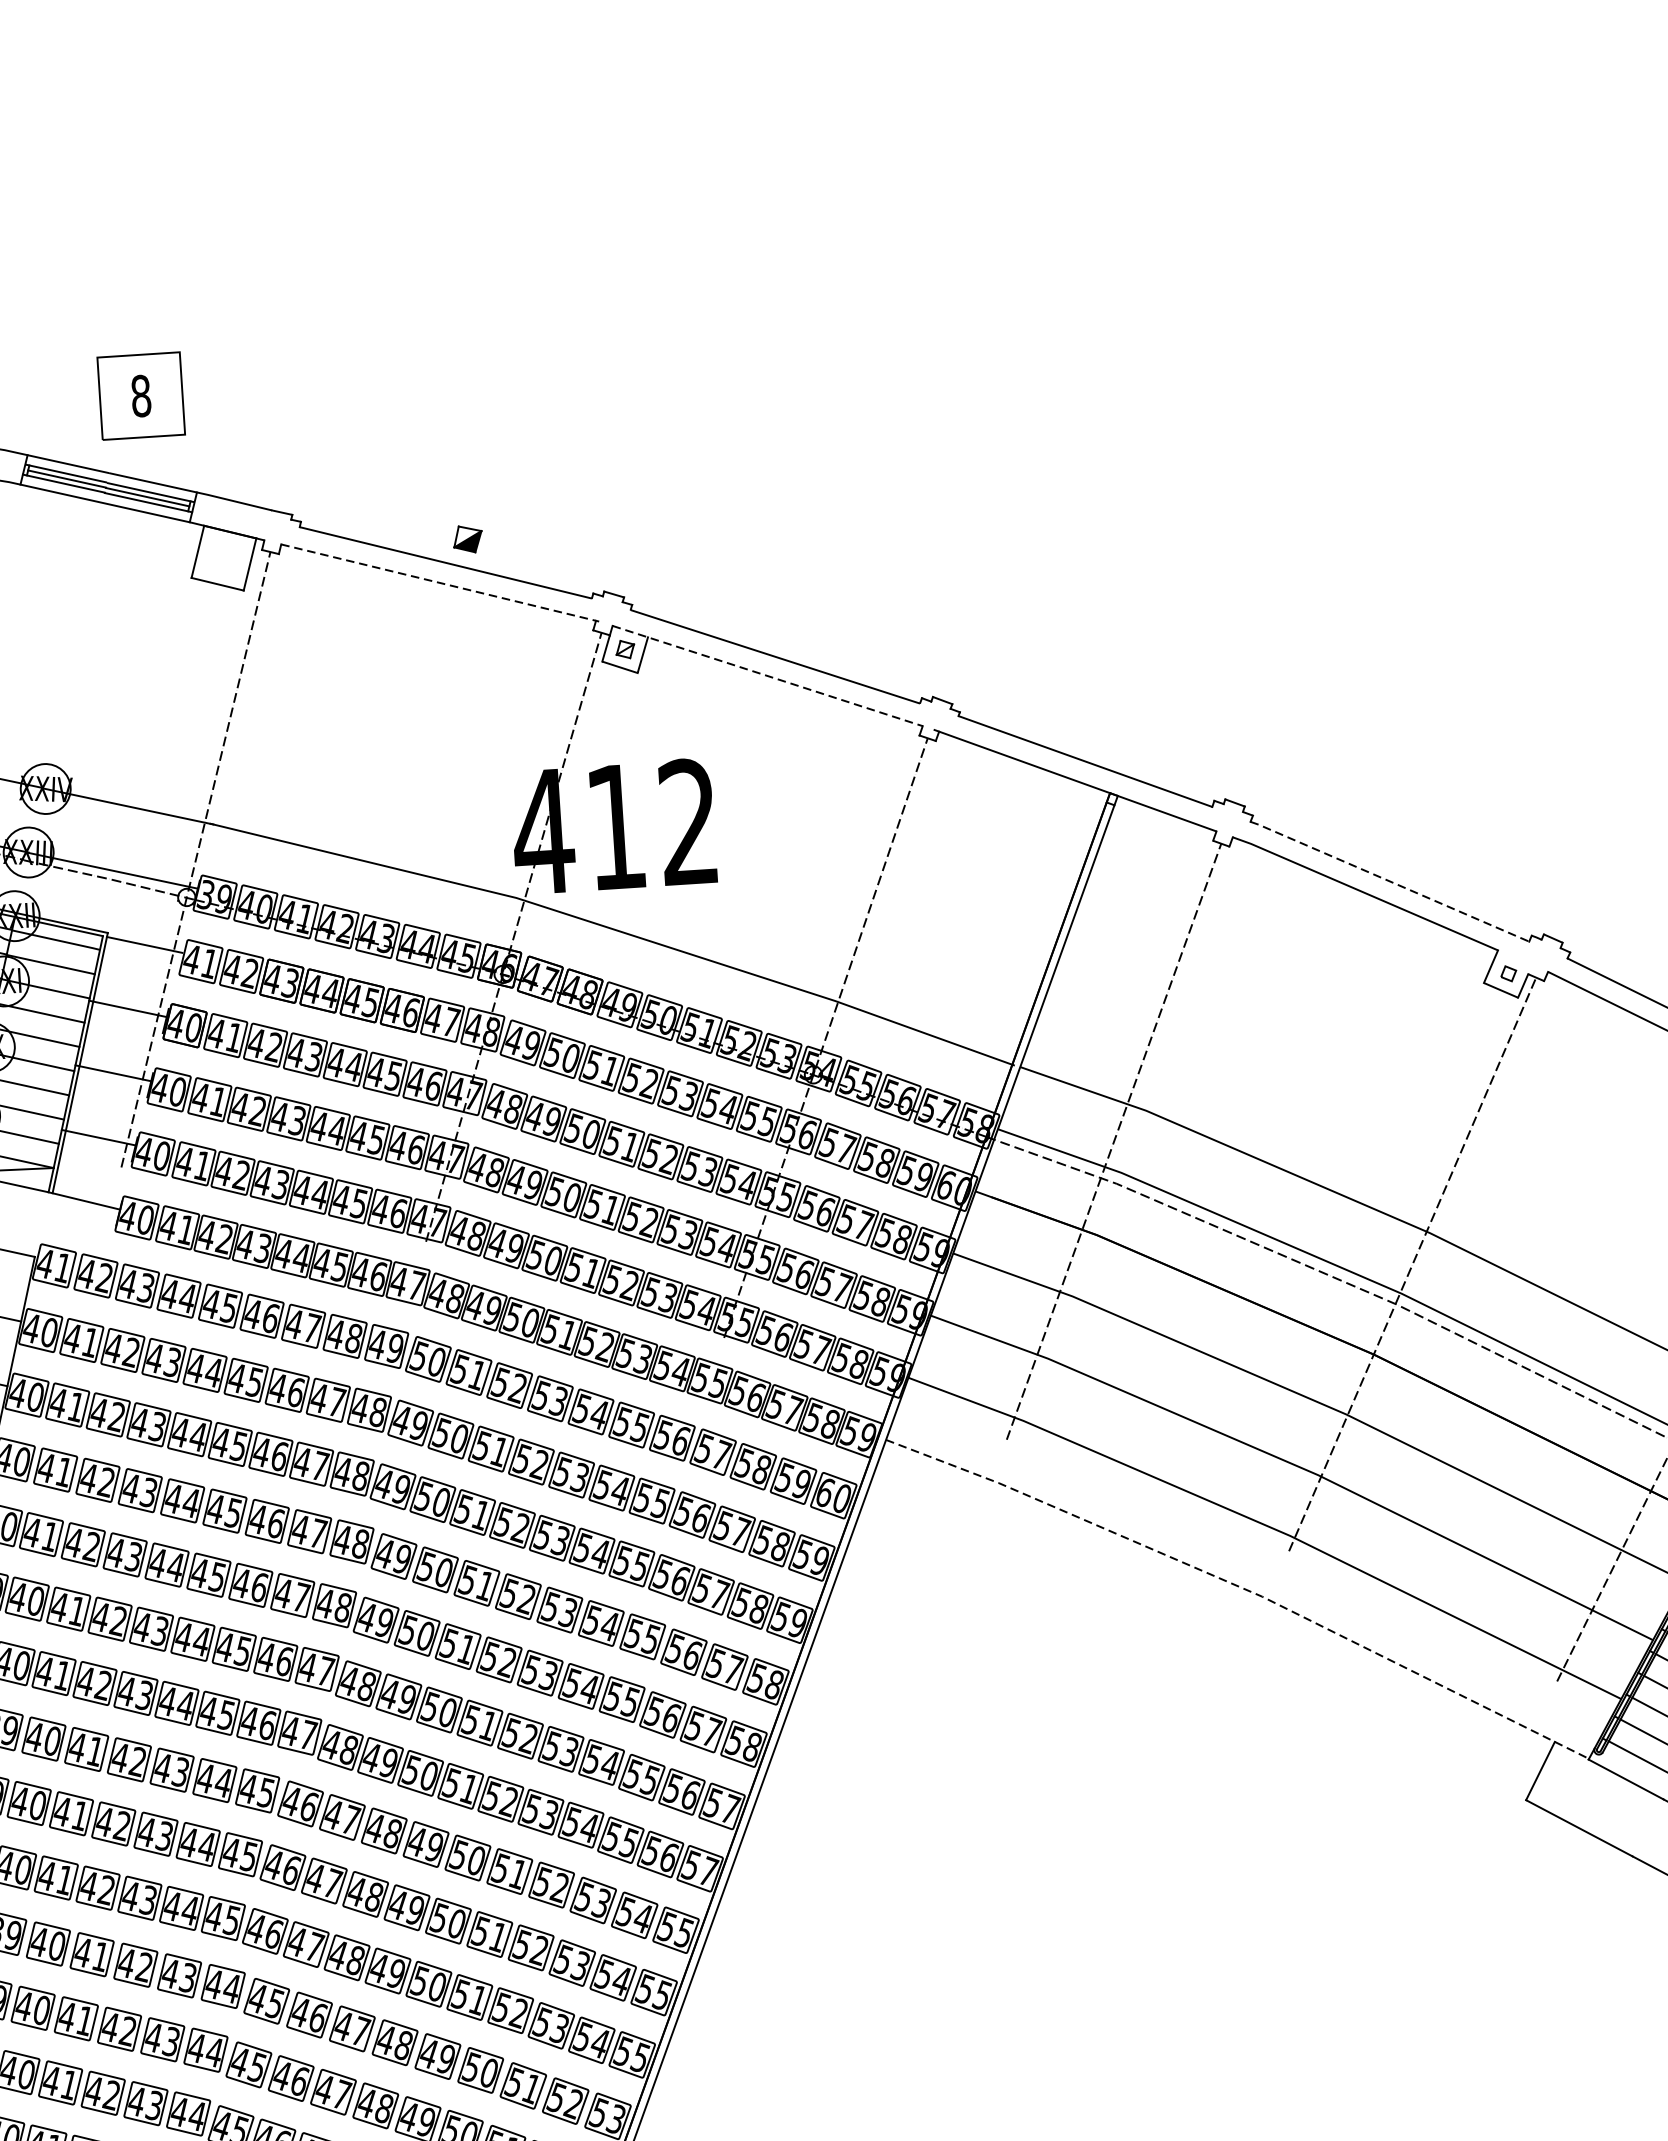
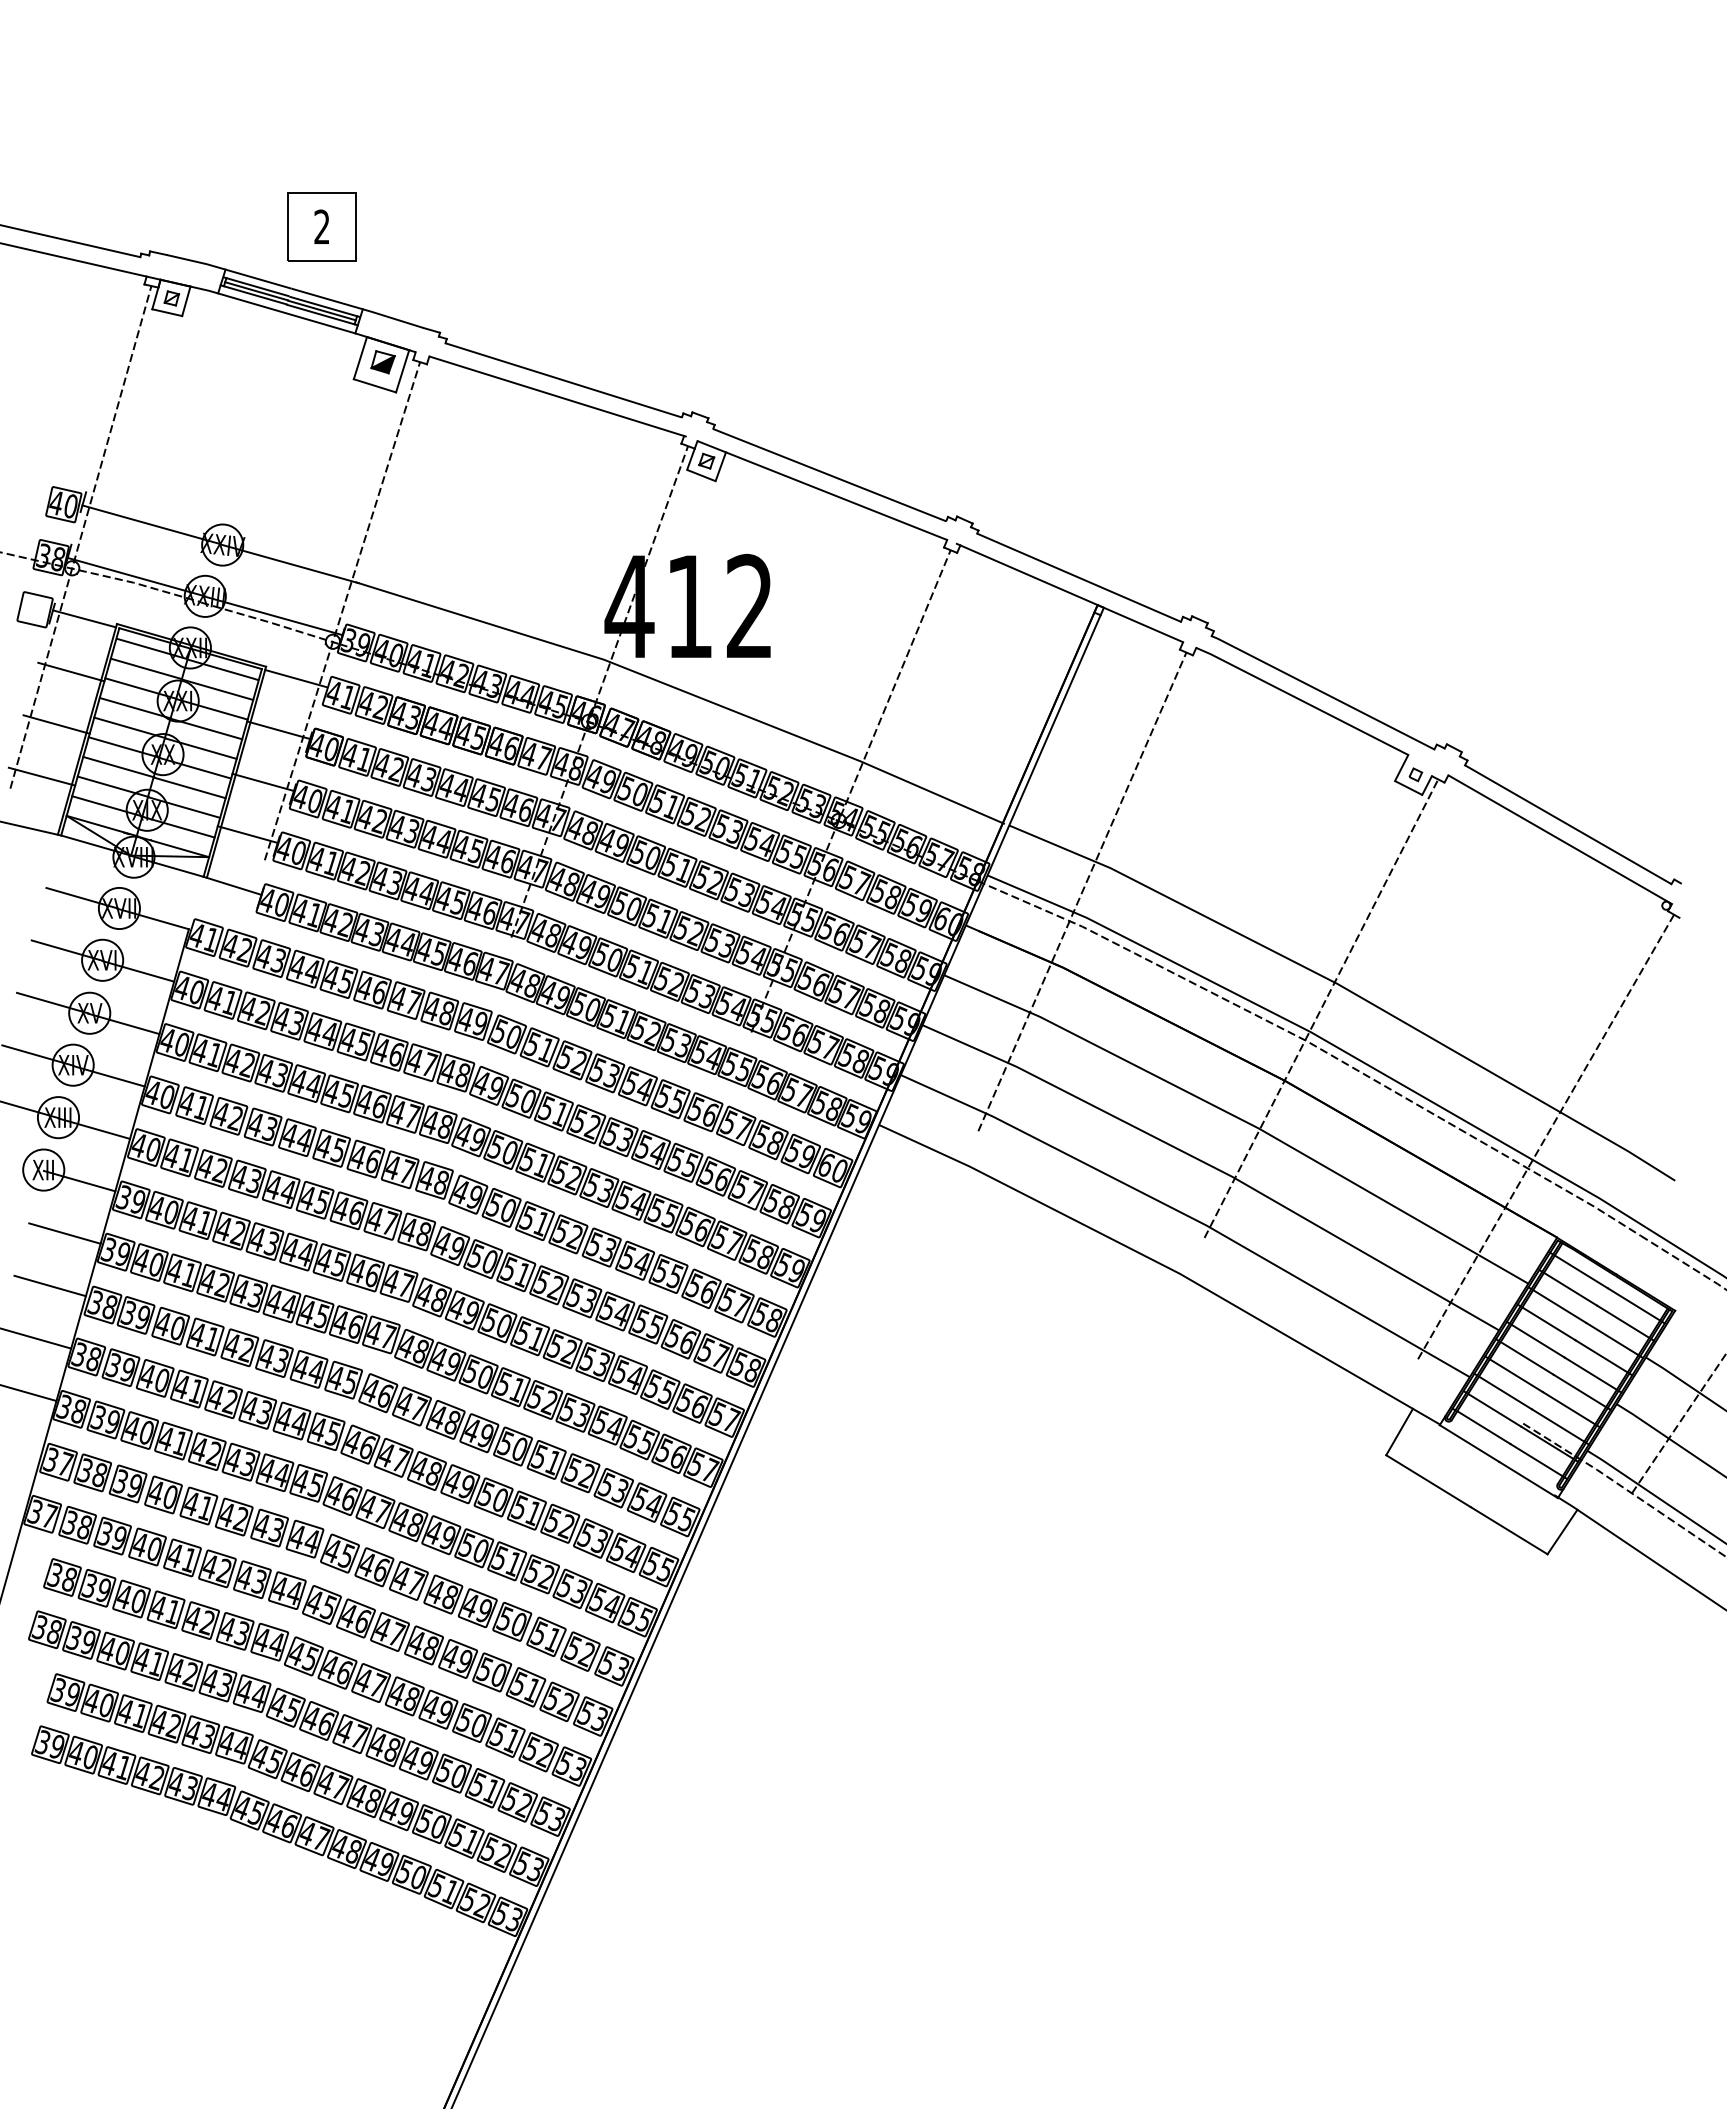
text: (140, 395) -> (321, 226), 8 -> 2
part: (467, 539) -> (382, 362), moved
line: (440, 582) -> (558, 396), dashed -> solid
line: (767, 675) -> (822, 490), dashed -> solid
line: (1389, 881) -> (1322, 692), dashed -> solid
line: (1242, 1587) -> (1164, 1265), dashed -> solid

